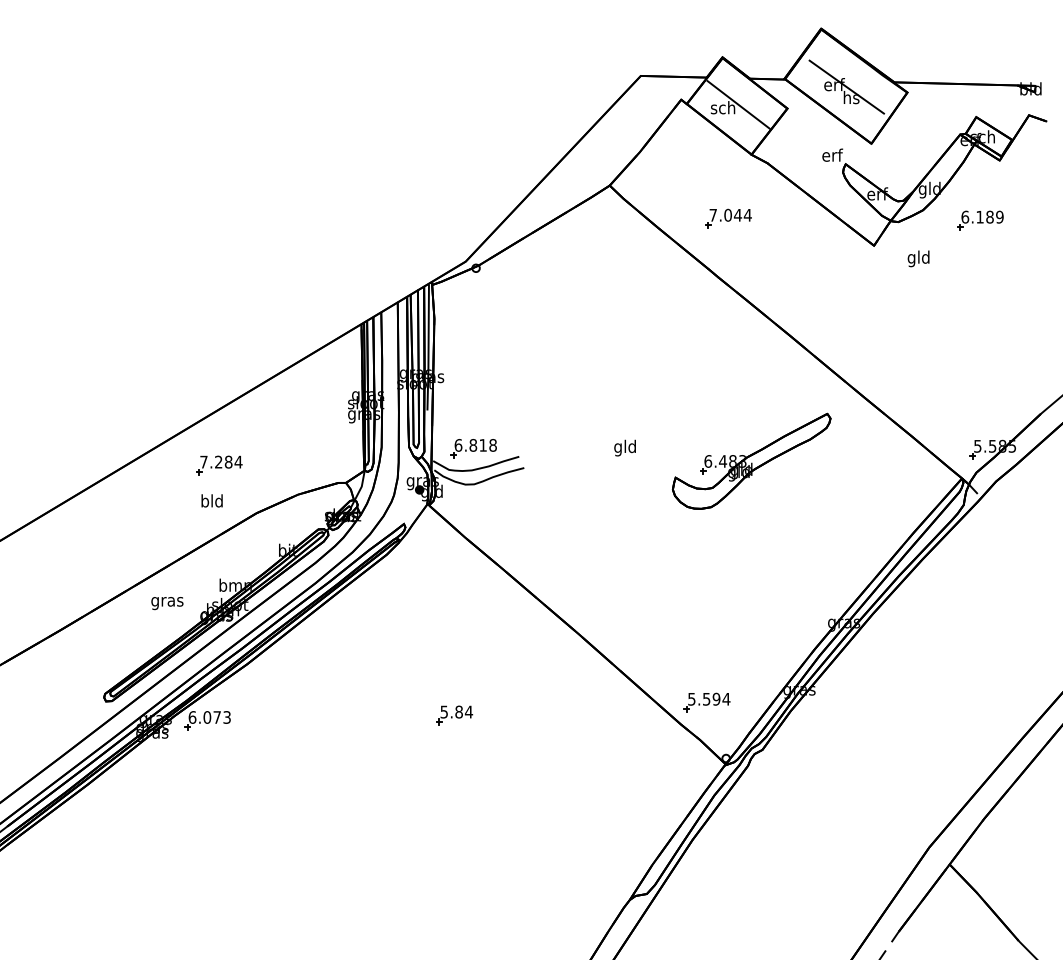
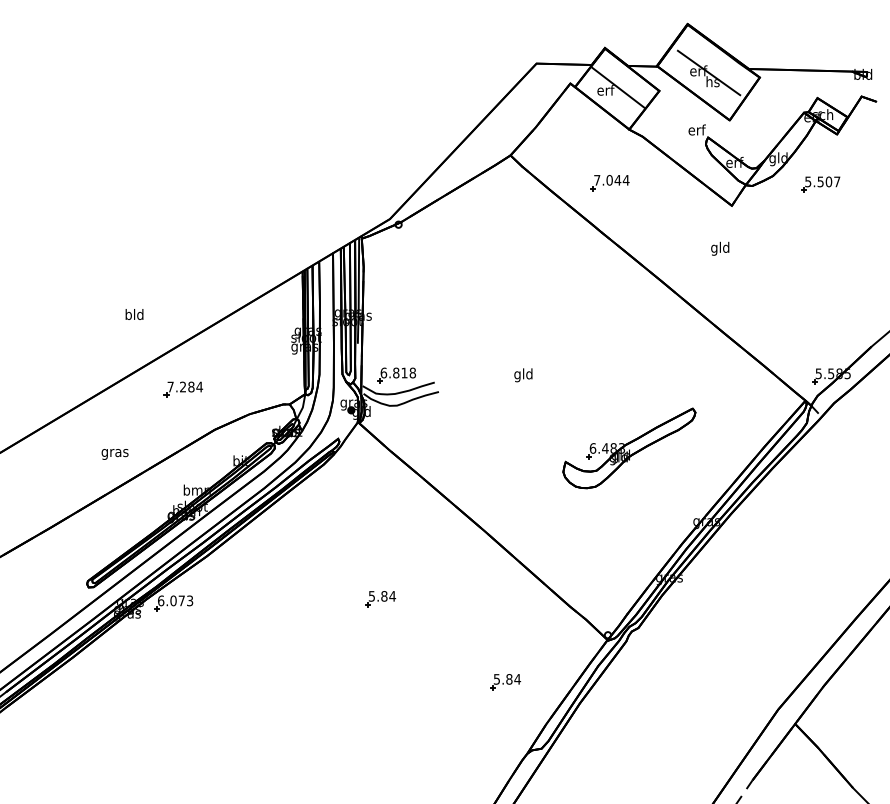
text: (723, 106) -> (605, 89), sch -> erf
text: (982, 216) -> (822, 181), 6.189 -> 5.507
text: (918, 258) -> (720, 248), moved
part: (751, 461) -> (629, 448), moved
text: (212, 500) -> (134, 314), moved
text: (166, 603) -> (114, 454), moved
part: (706, 702) -> (591, 588), removed
part: (603, 814) -> (505, 682), added

